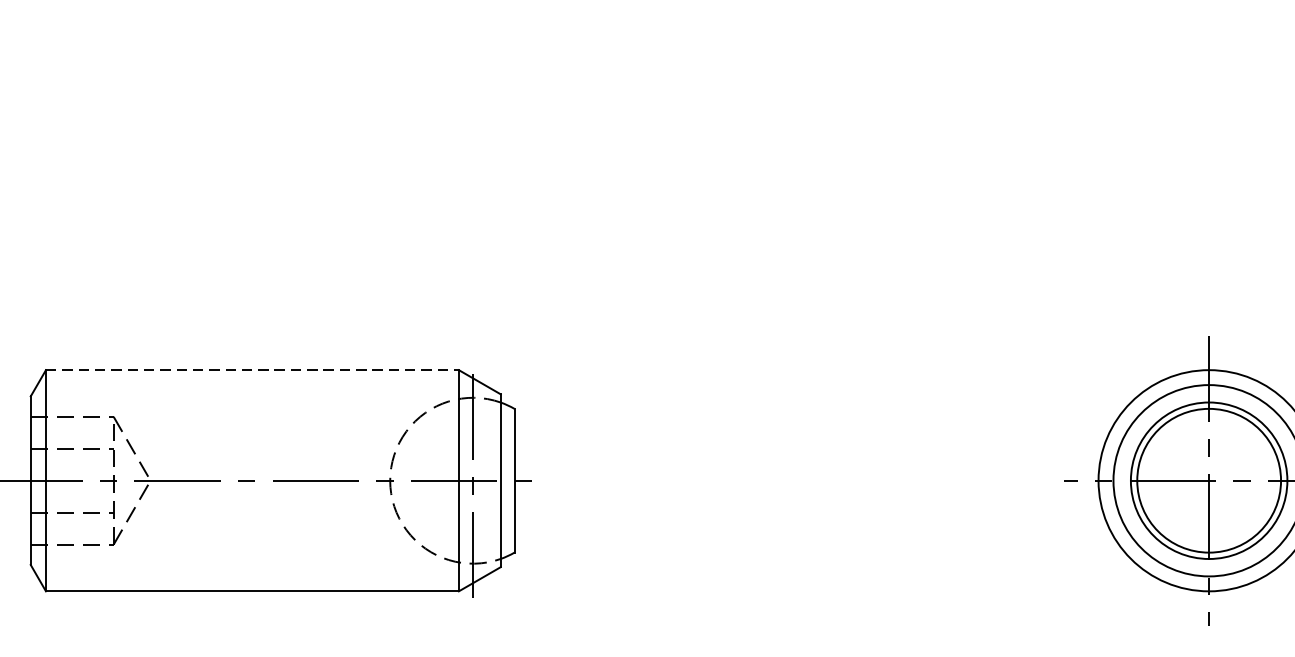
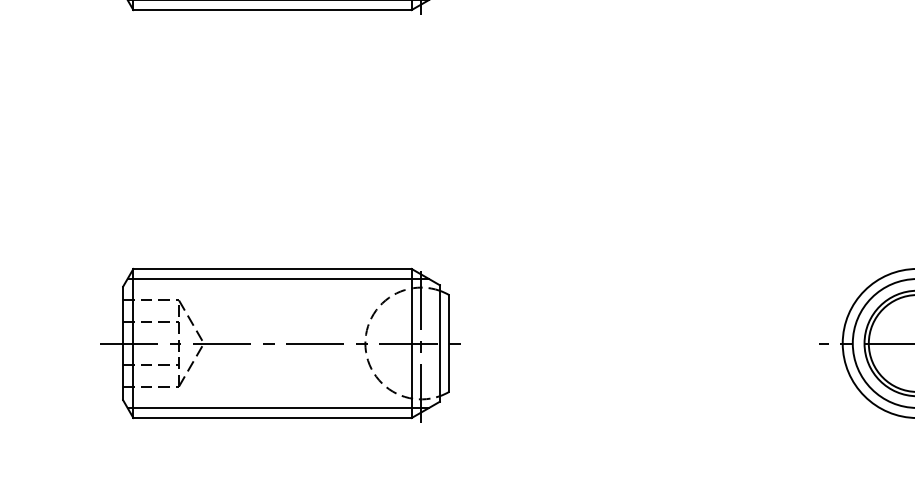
line: (253, 369) -> (273, 268), dashed -> solid
line: (261, 385) -> (278, 279), added
line: (261, 575) -> (278, 407), added

